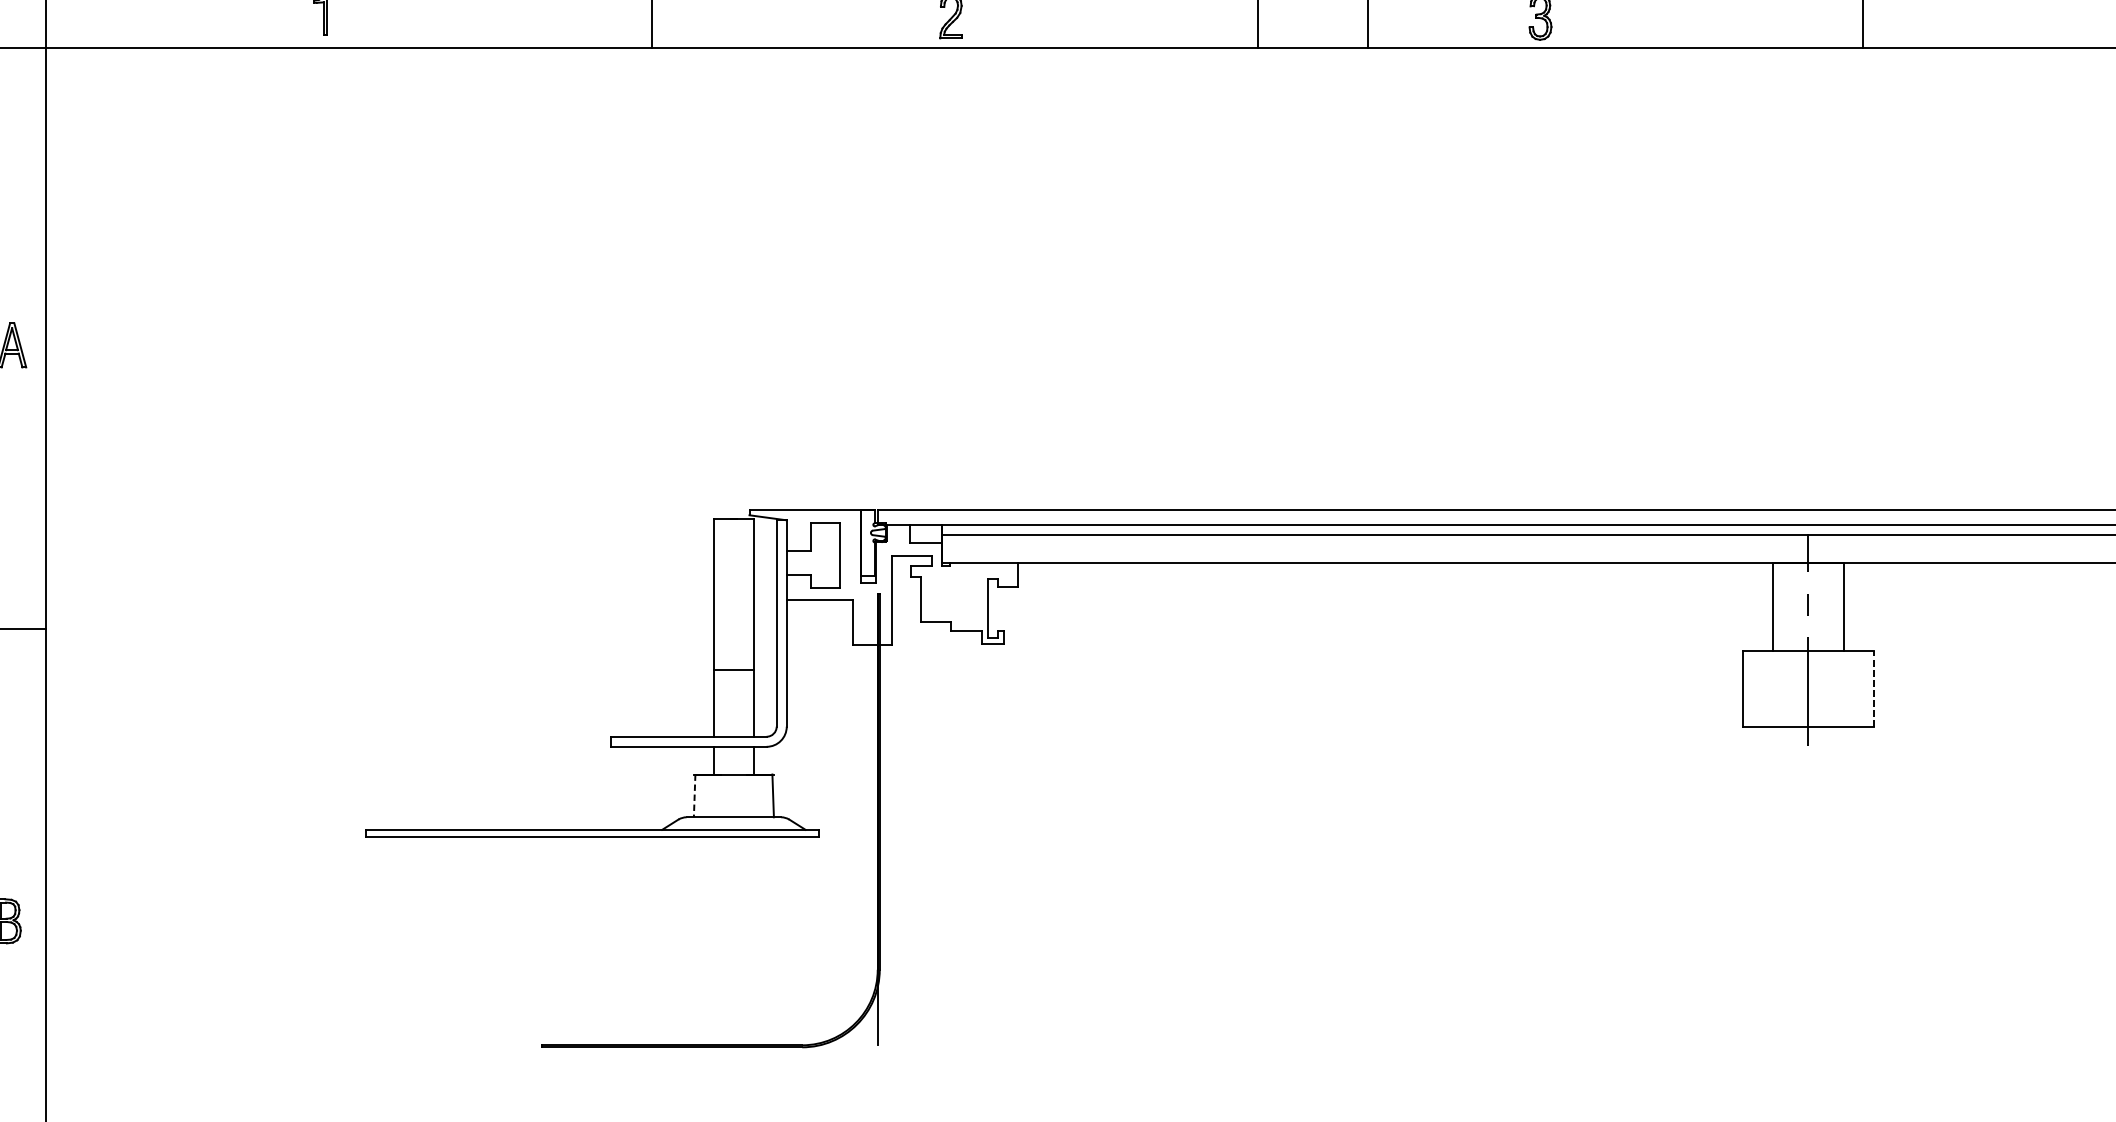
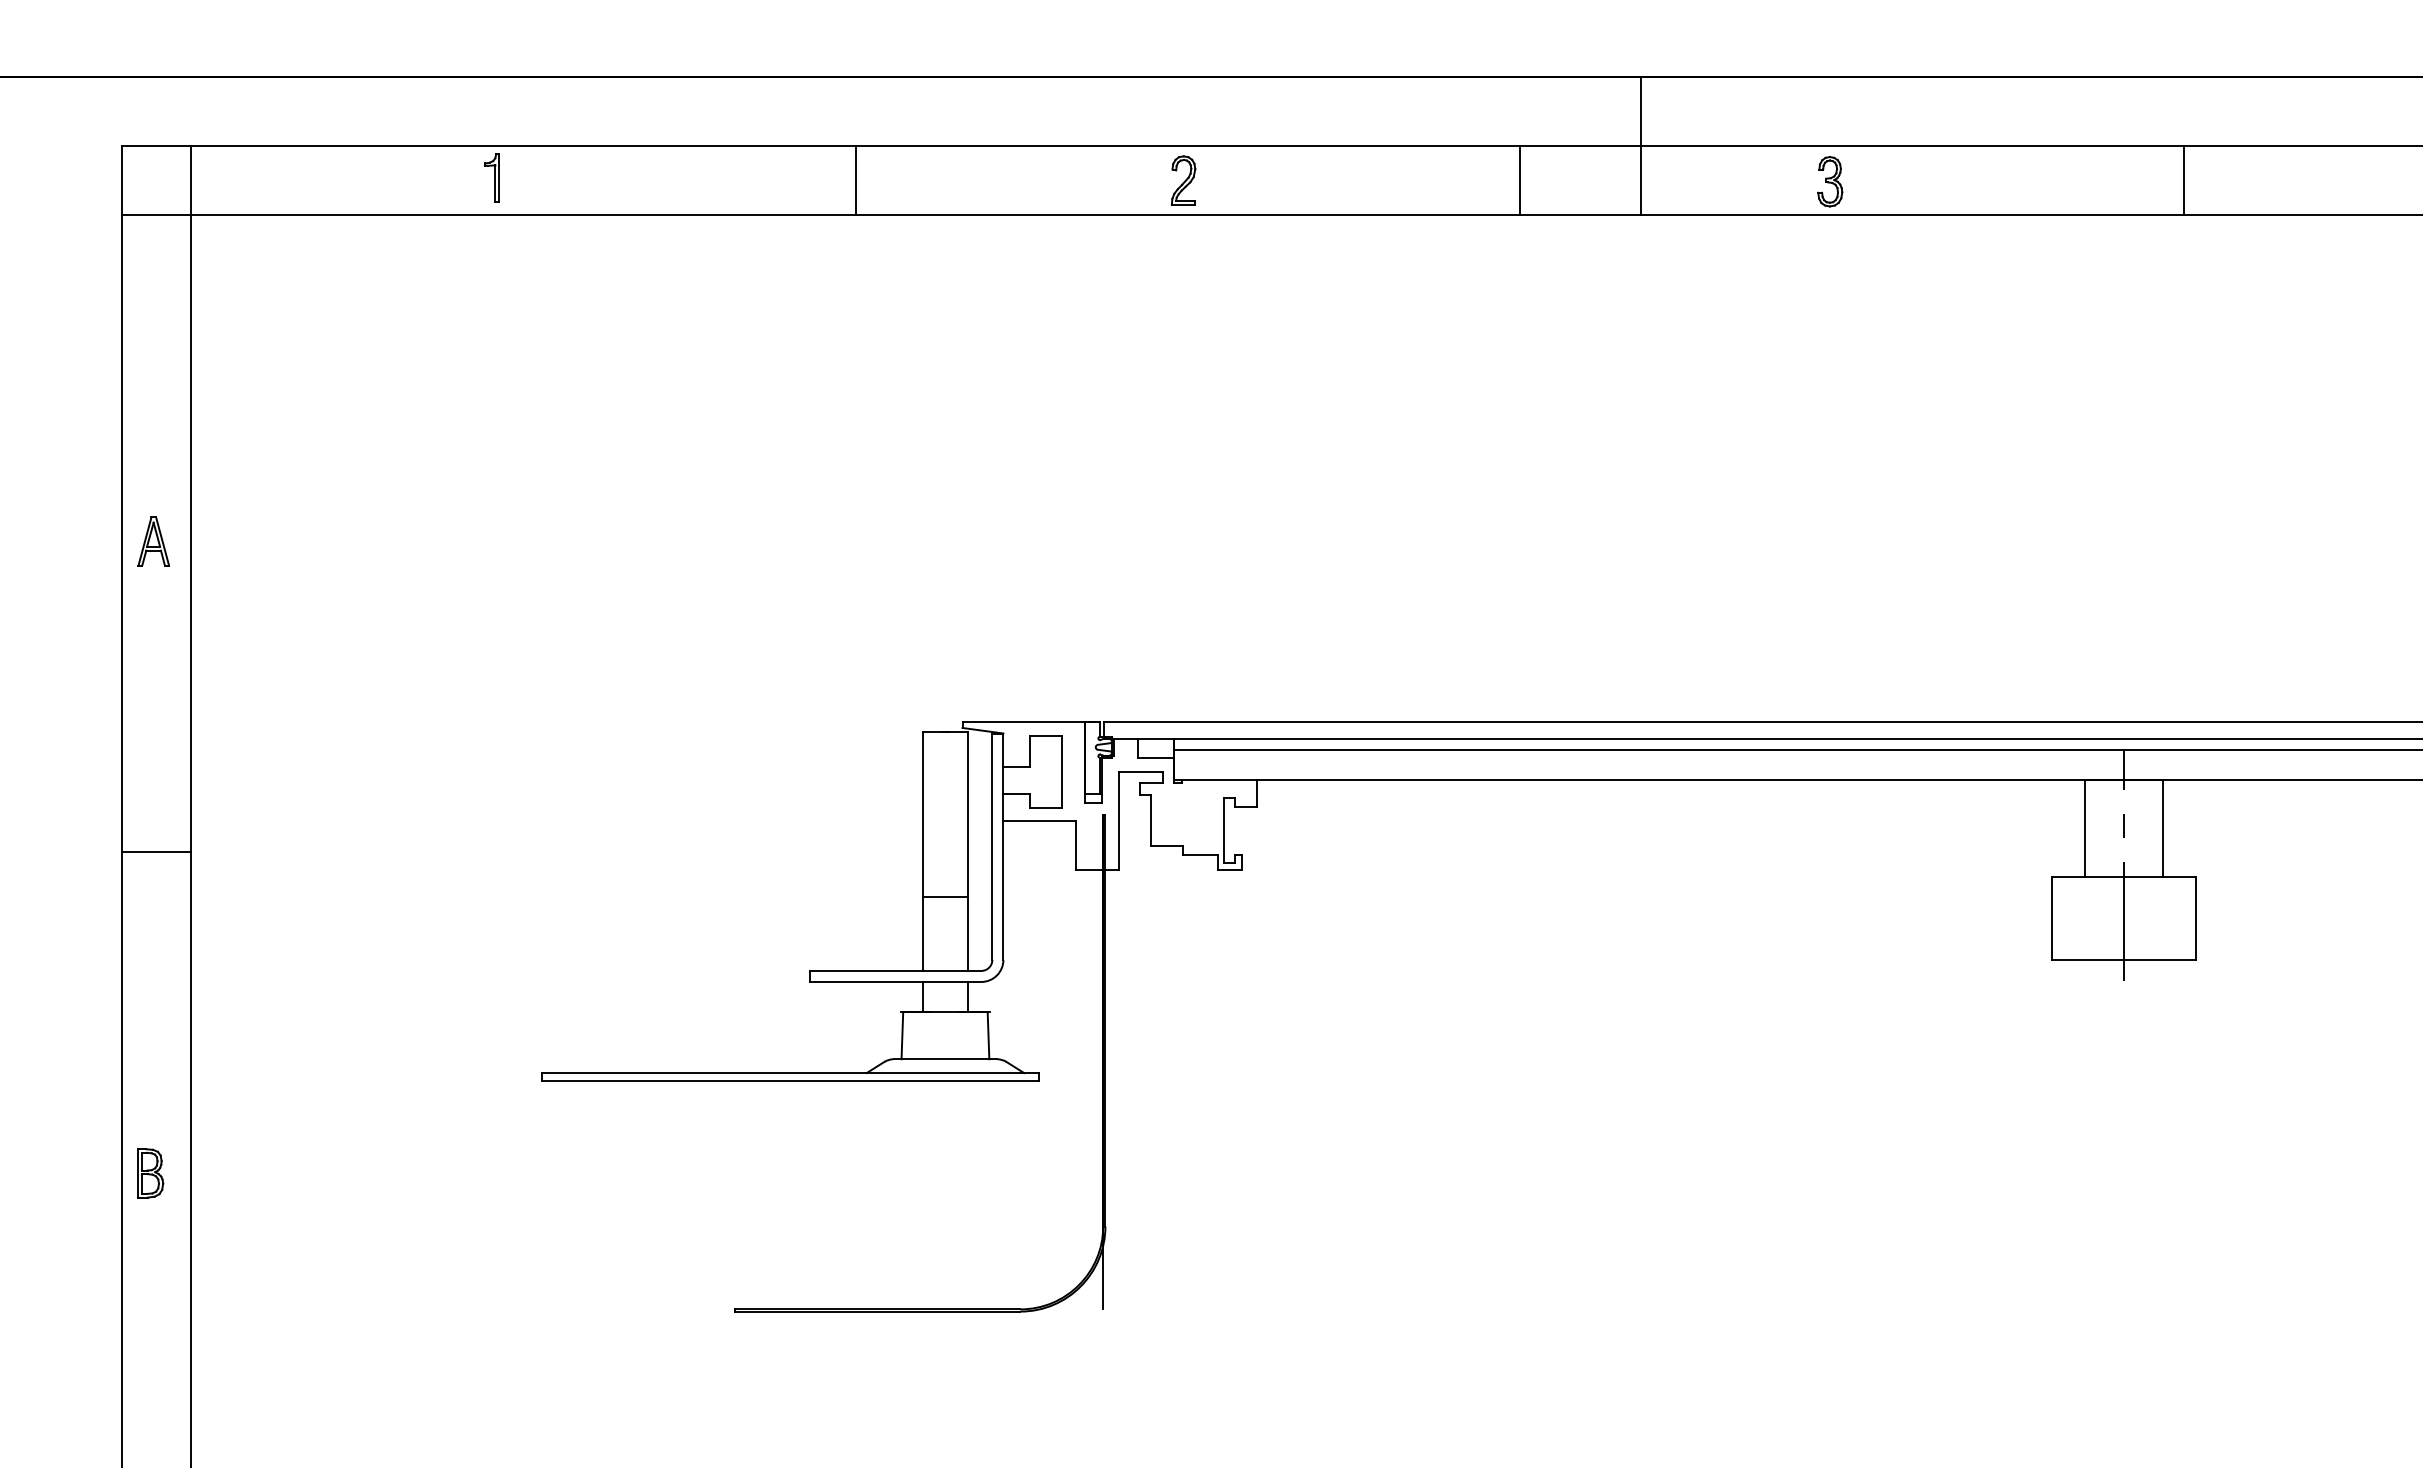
line: (1873, 688) -> (2195, 917), dashed -> solid
line: (694, 796) -> (902, 1036), dashed -> solid

